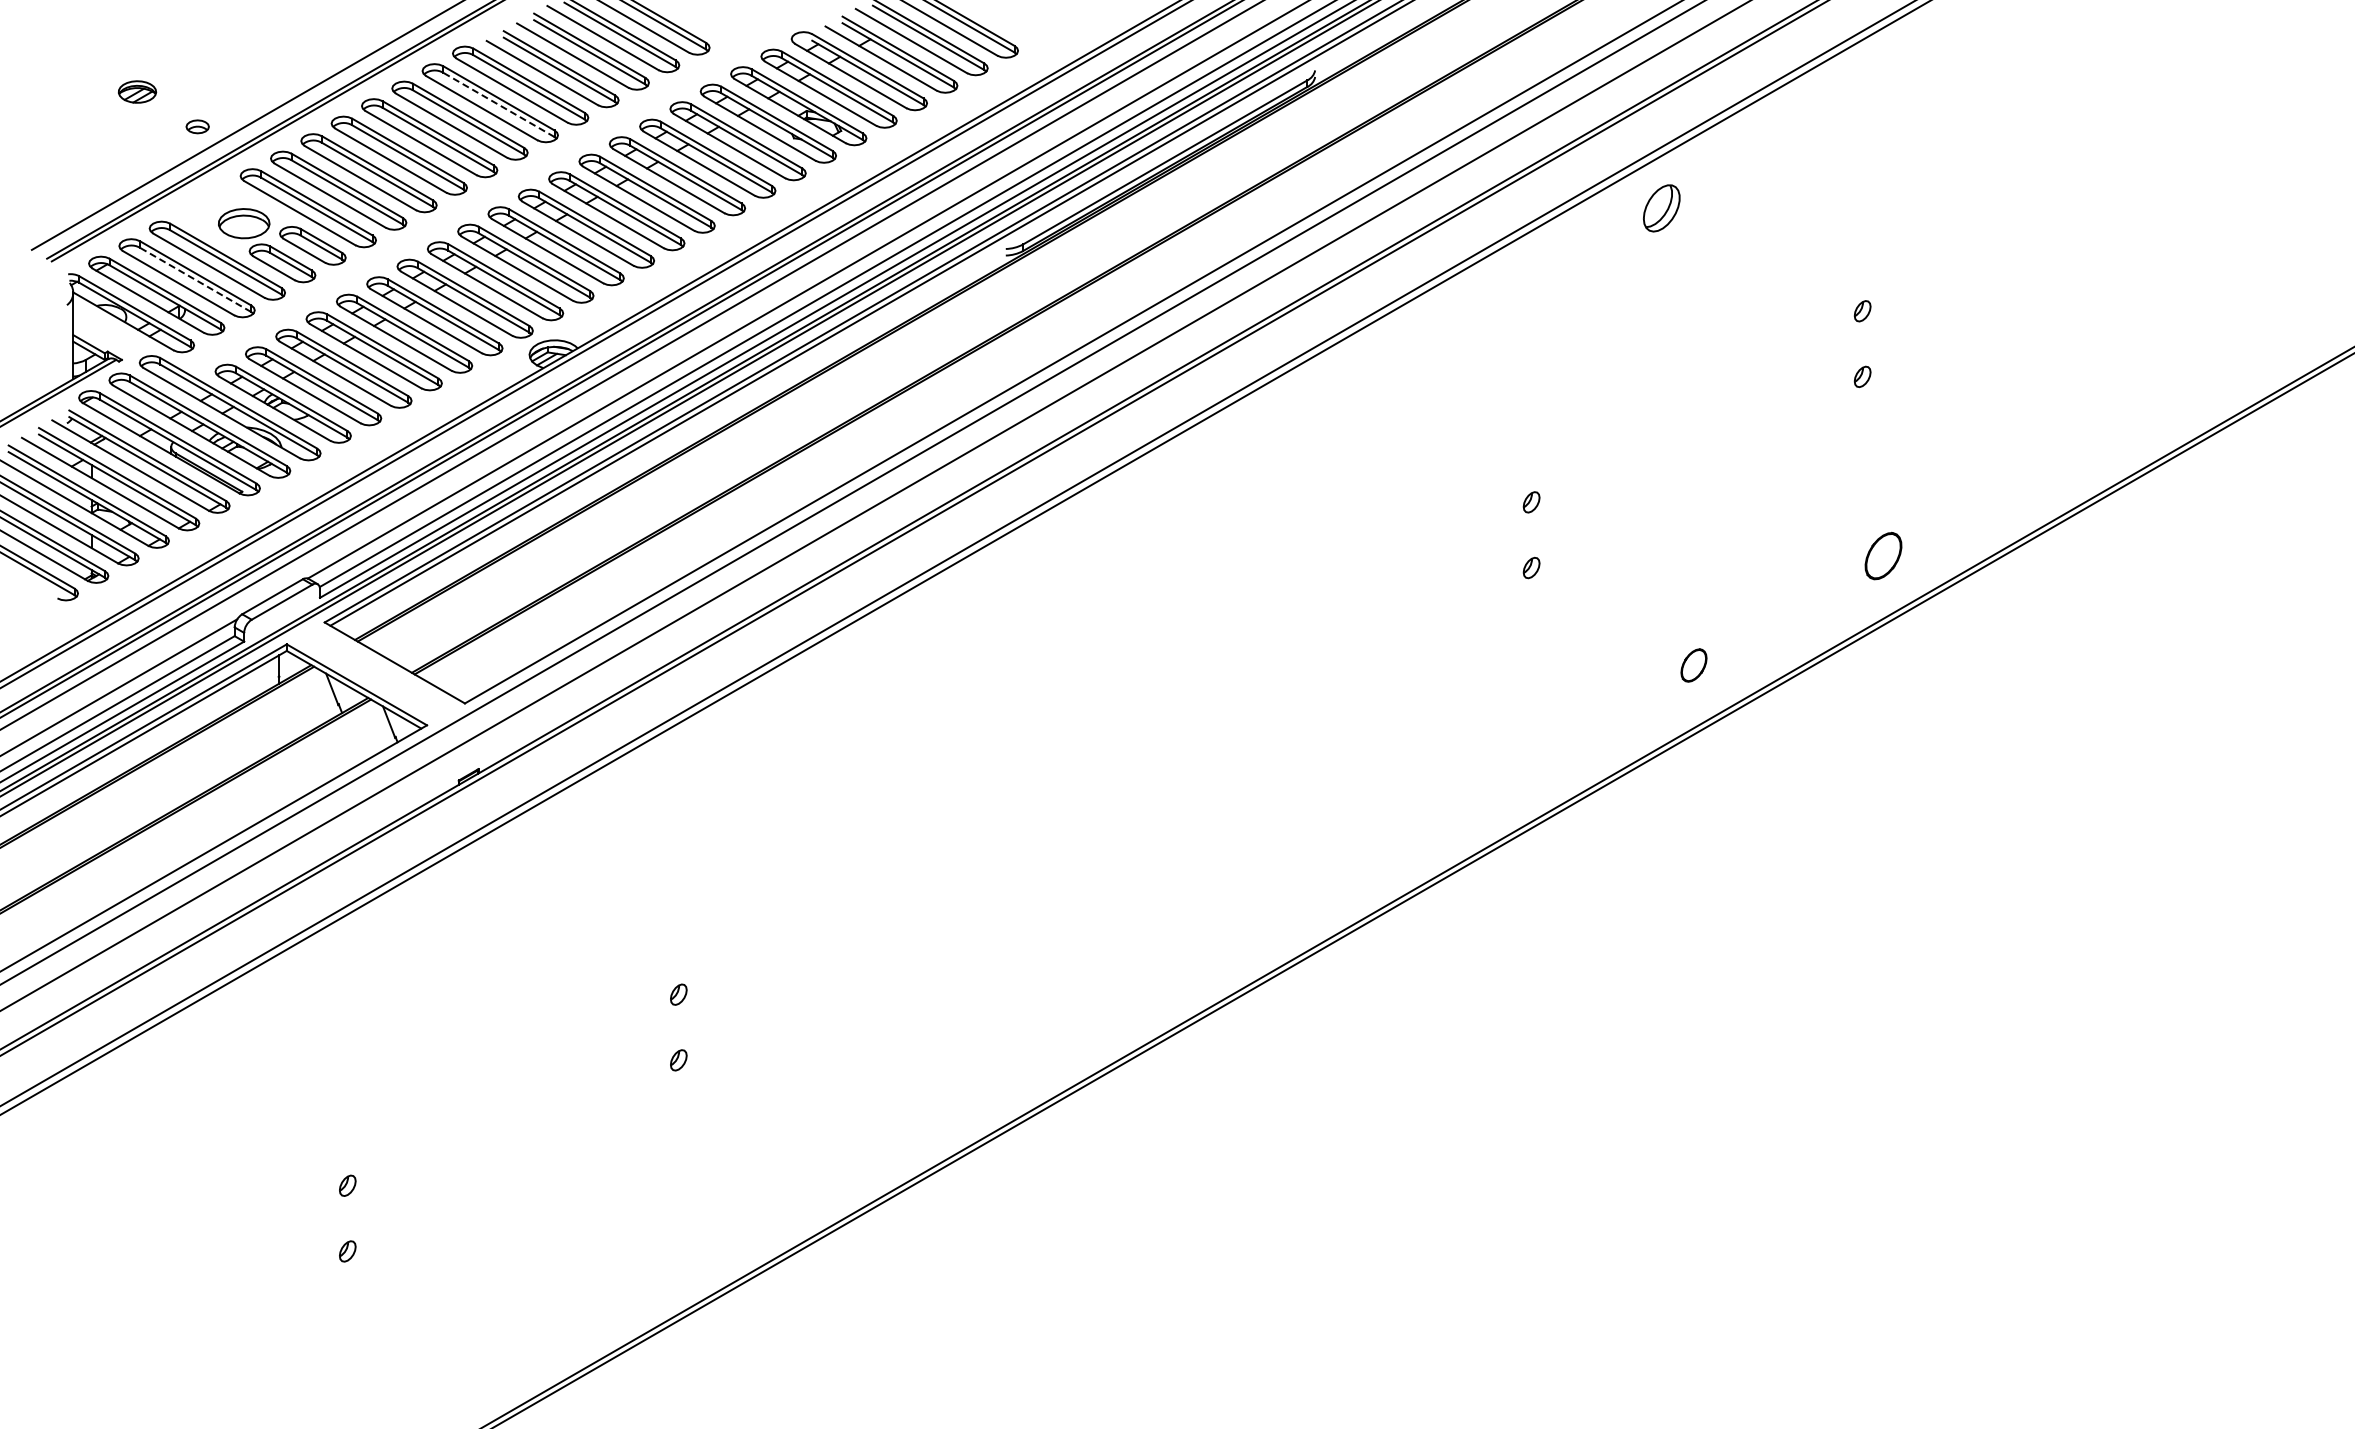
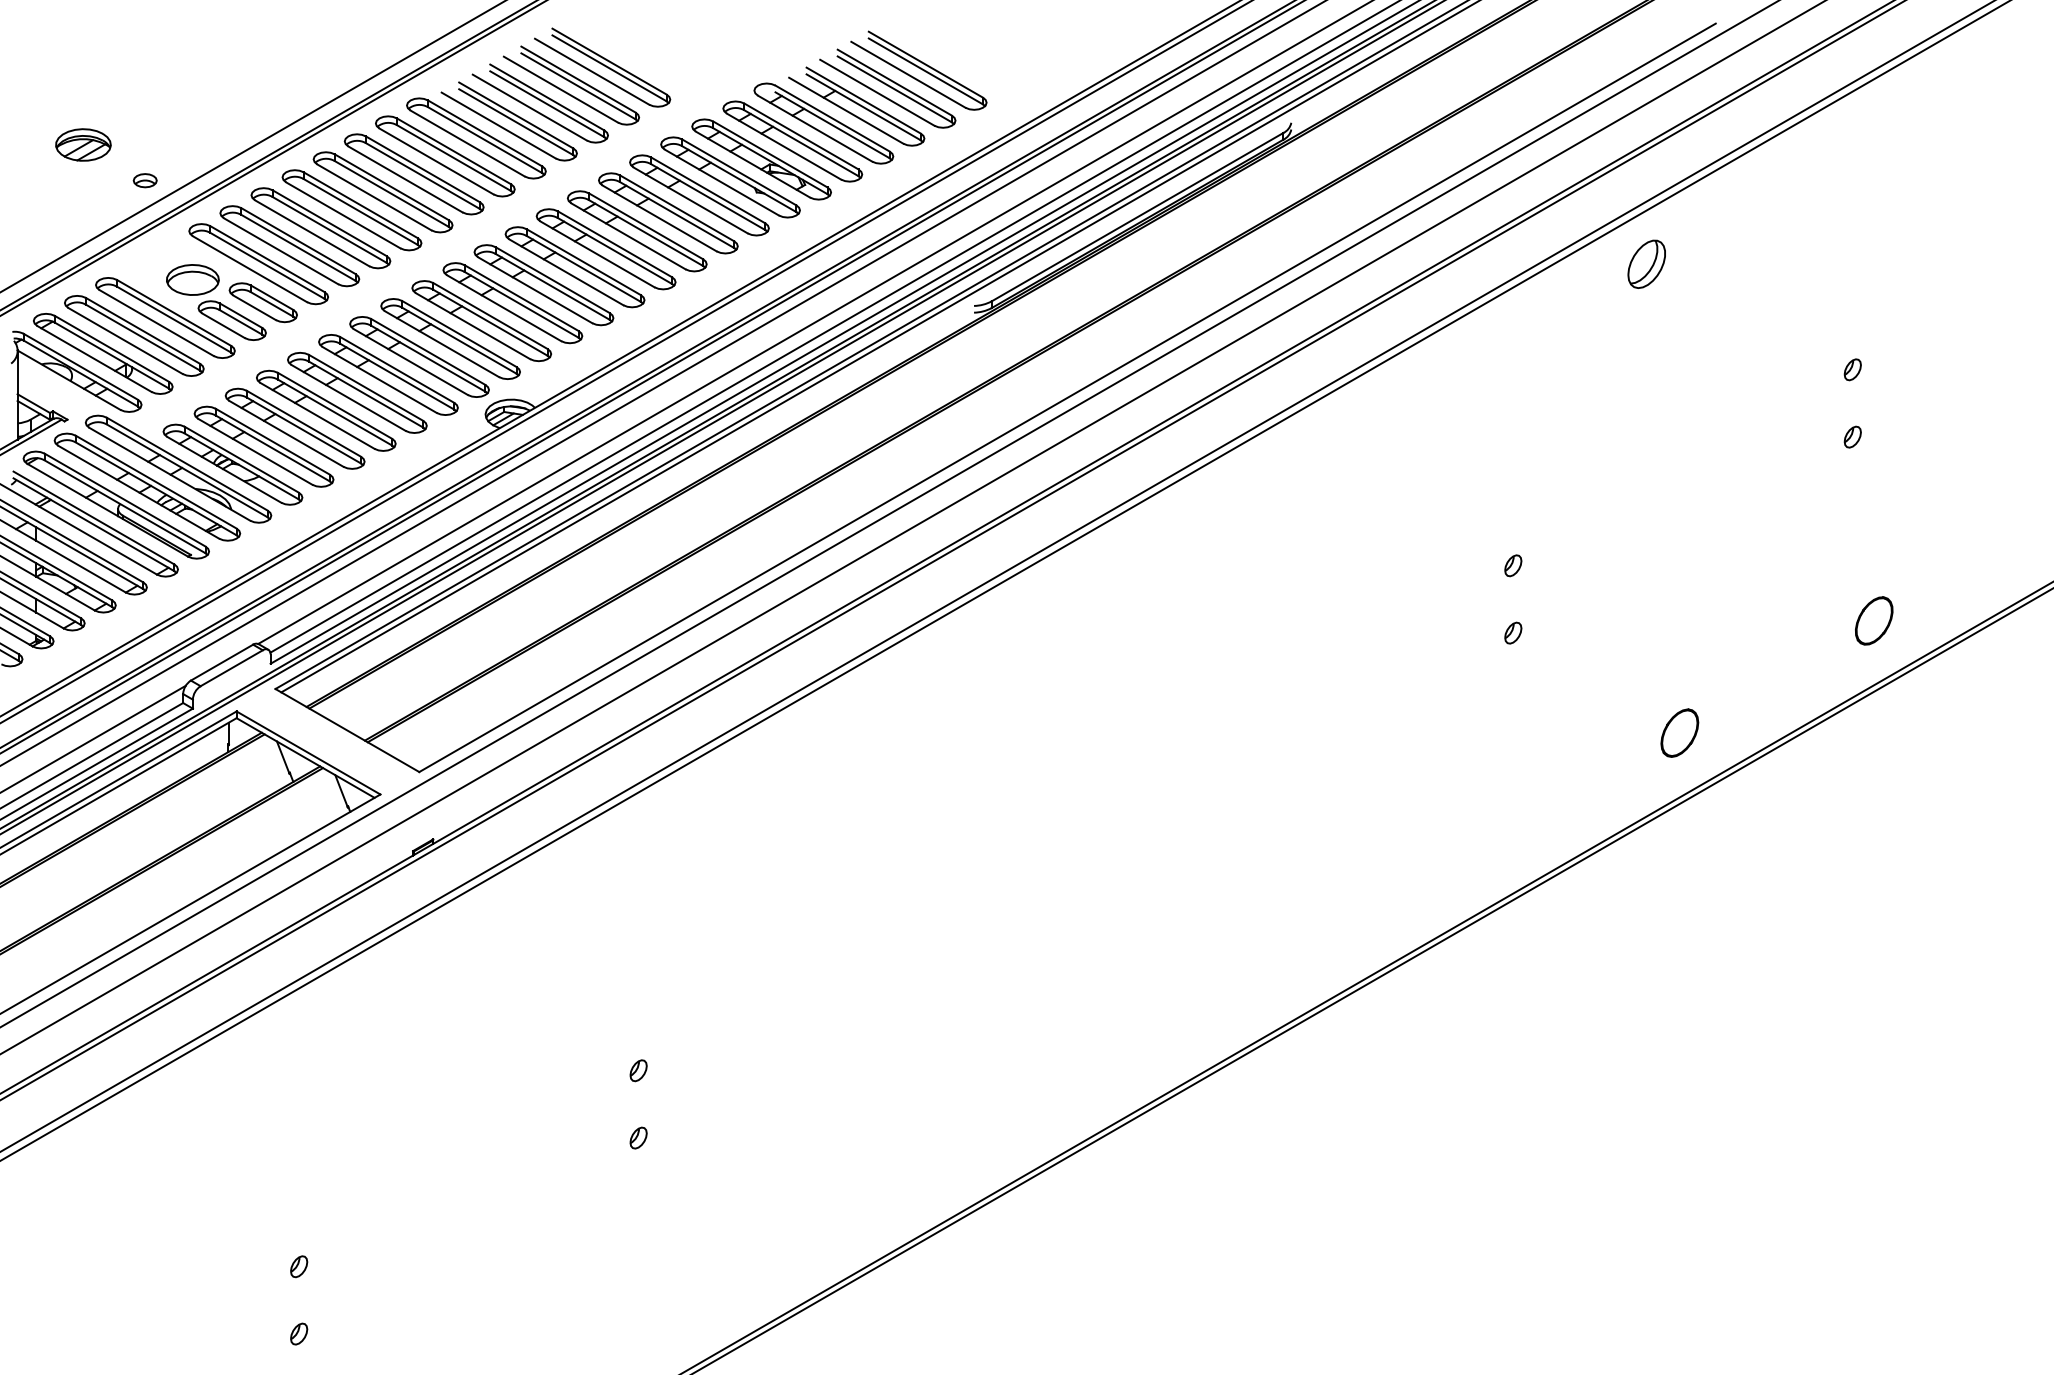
part: (137, 91) -> (83, 144), size x1.43
line: (498, 104) -> (453, 157), dashed -> solid
line: (195, 279) -> (142, 337), dashed -> solid
part: (1693, 665) -> (1679, 733), size x1.43

